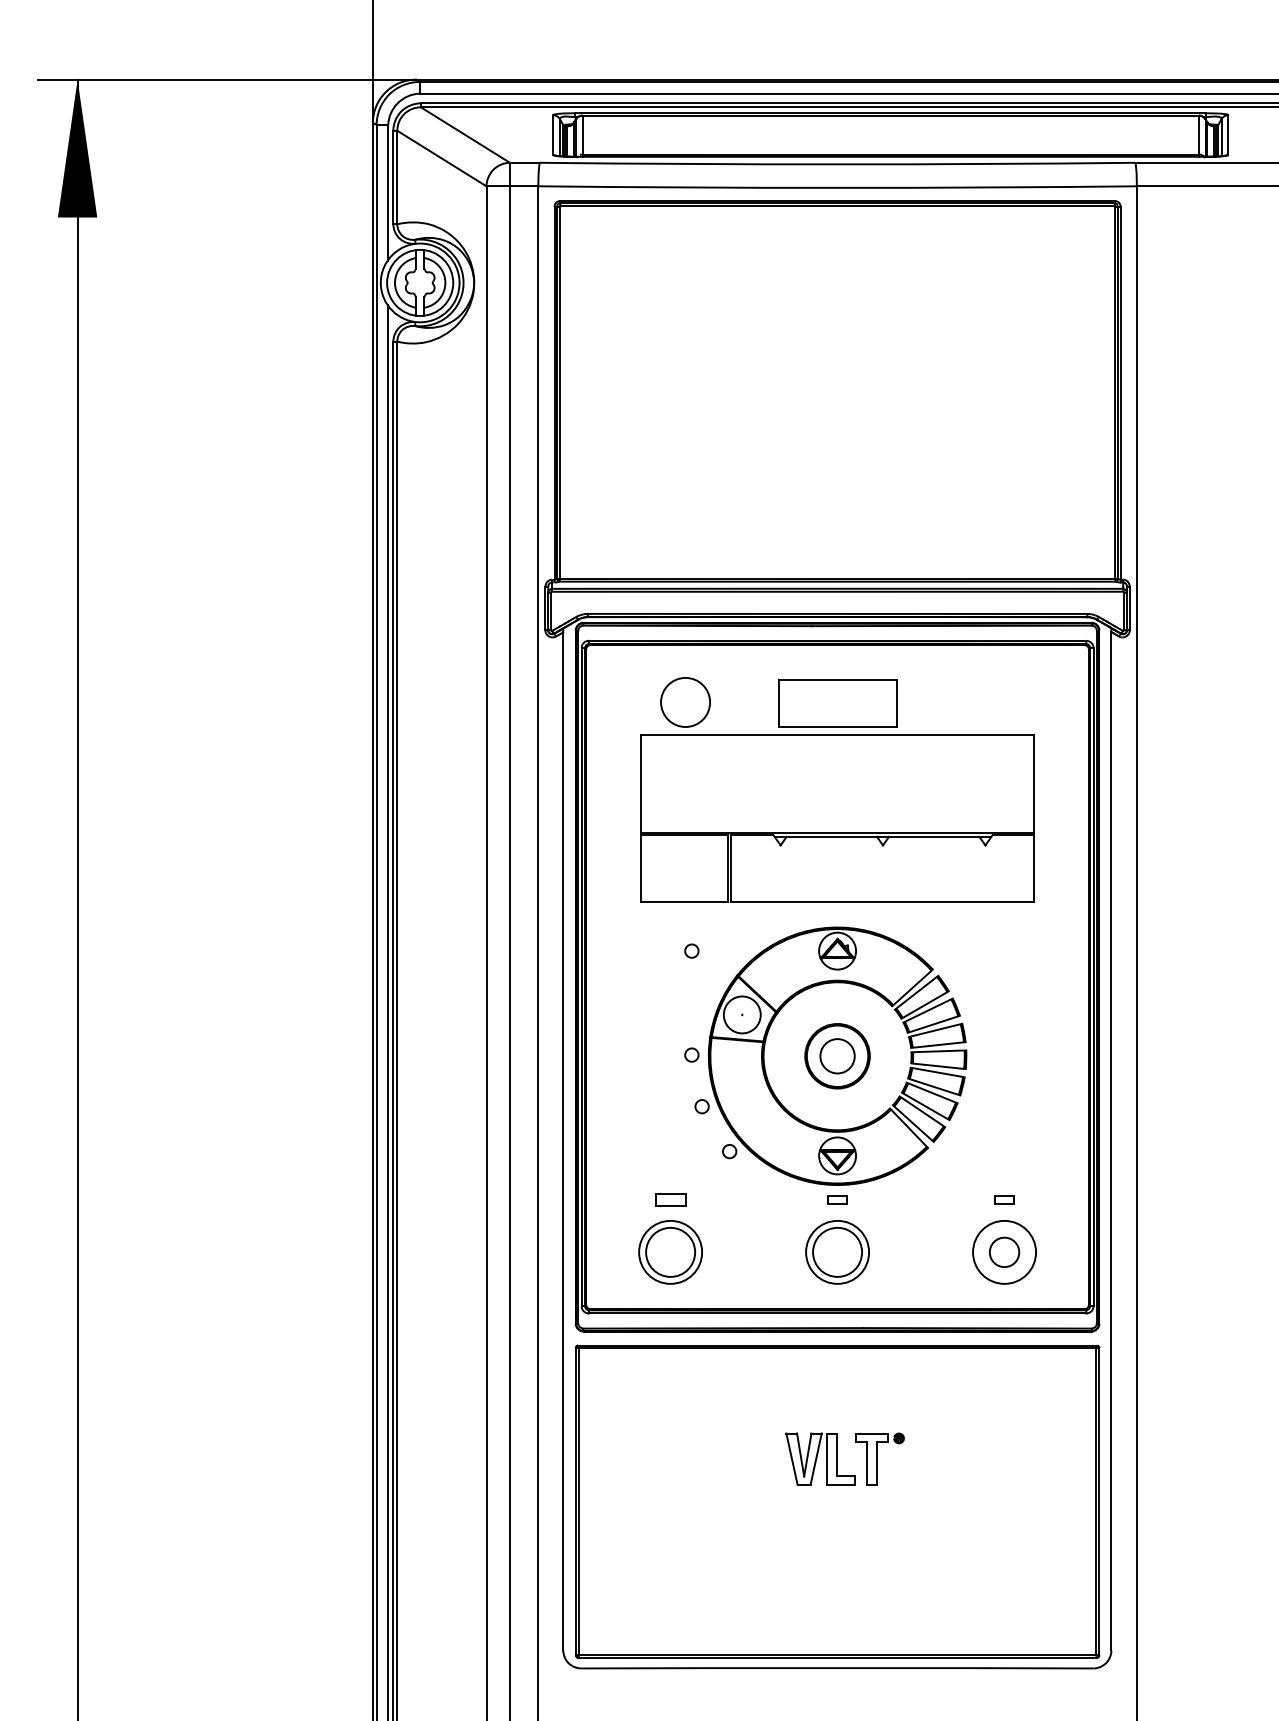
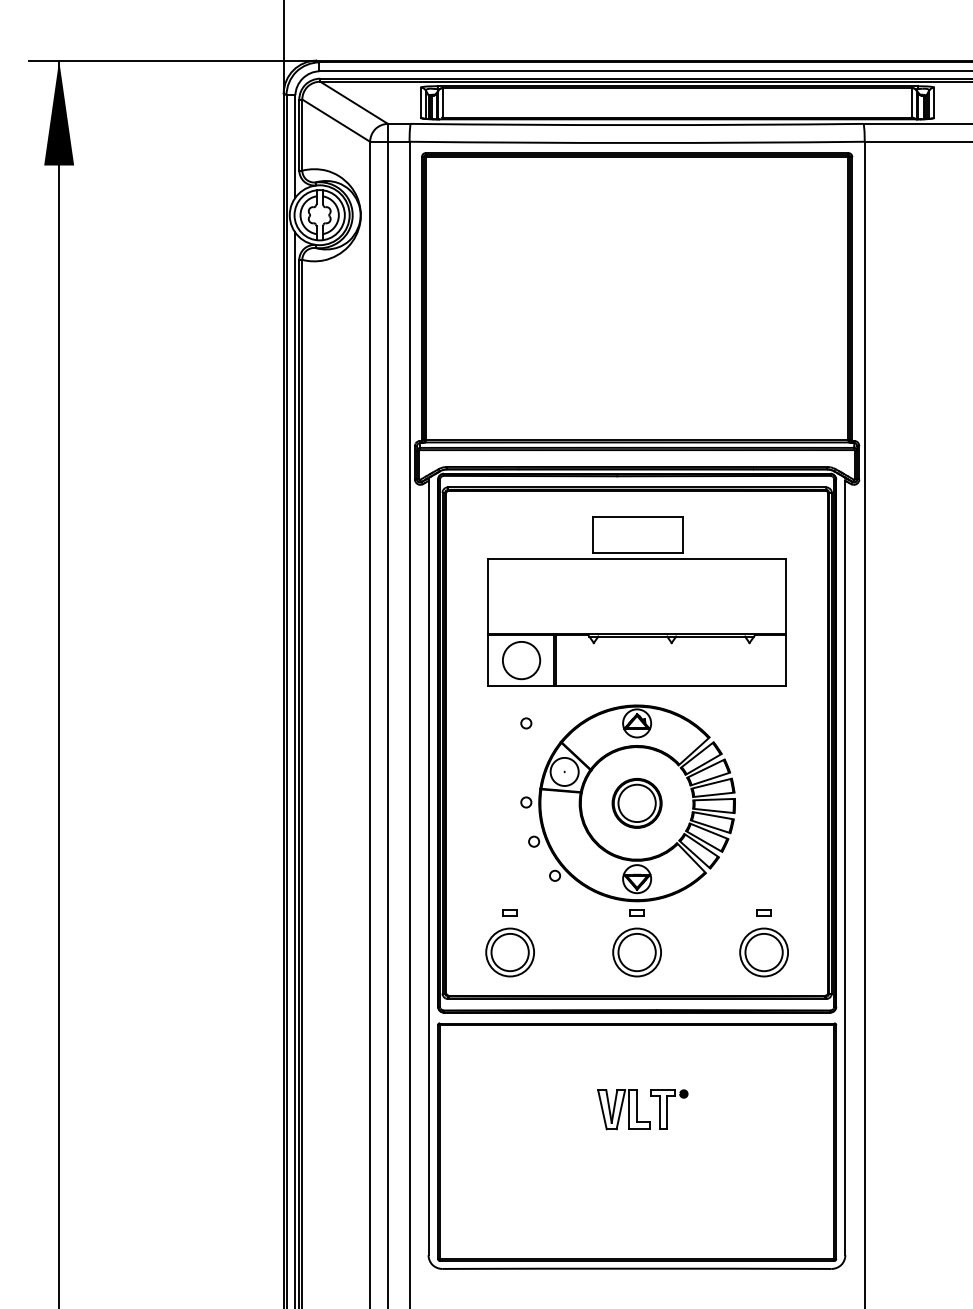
circle: (685, 702) -> (521, 660), moved
circle: (837, 1055) -> (637, 802), size x1.43
part: (670, 1199) -> (510, 912), size x0.62
circle: (1004, 1251) -> (764, 951), size x1.67

